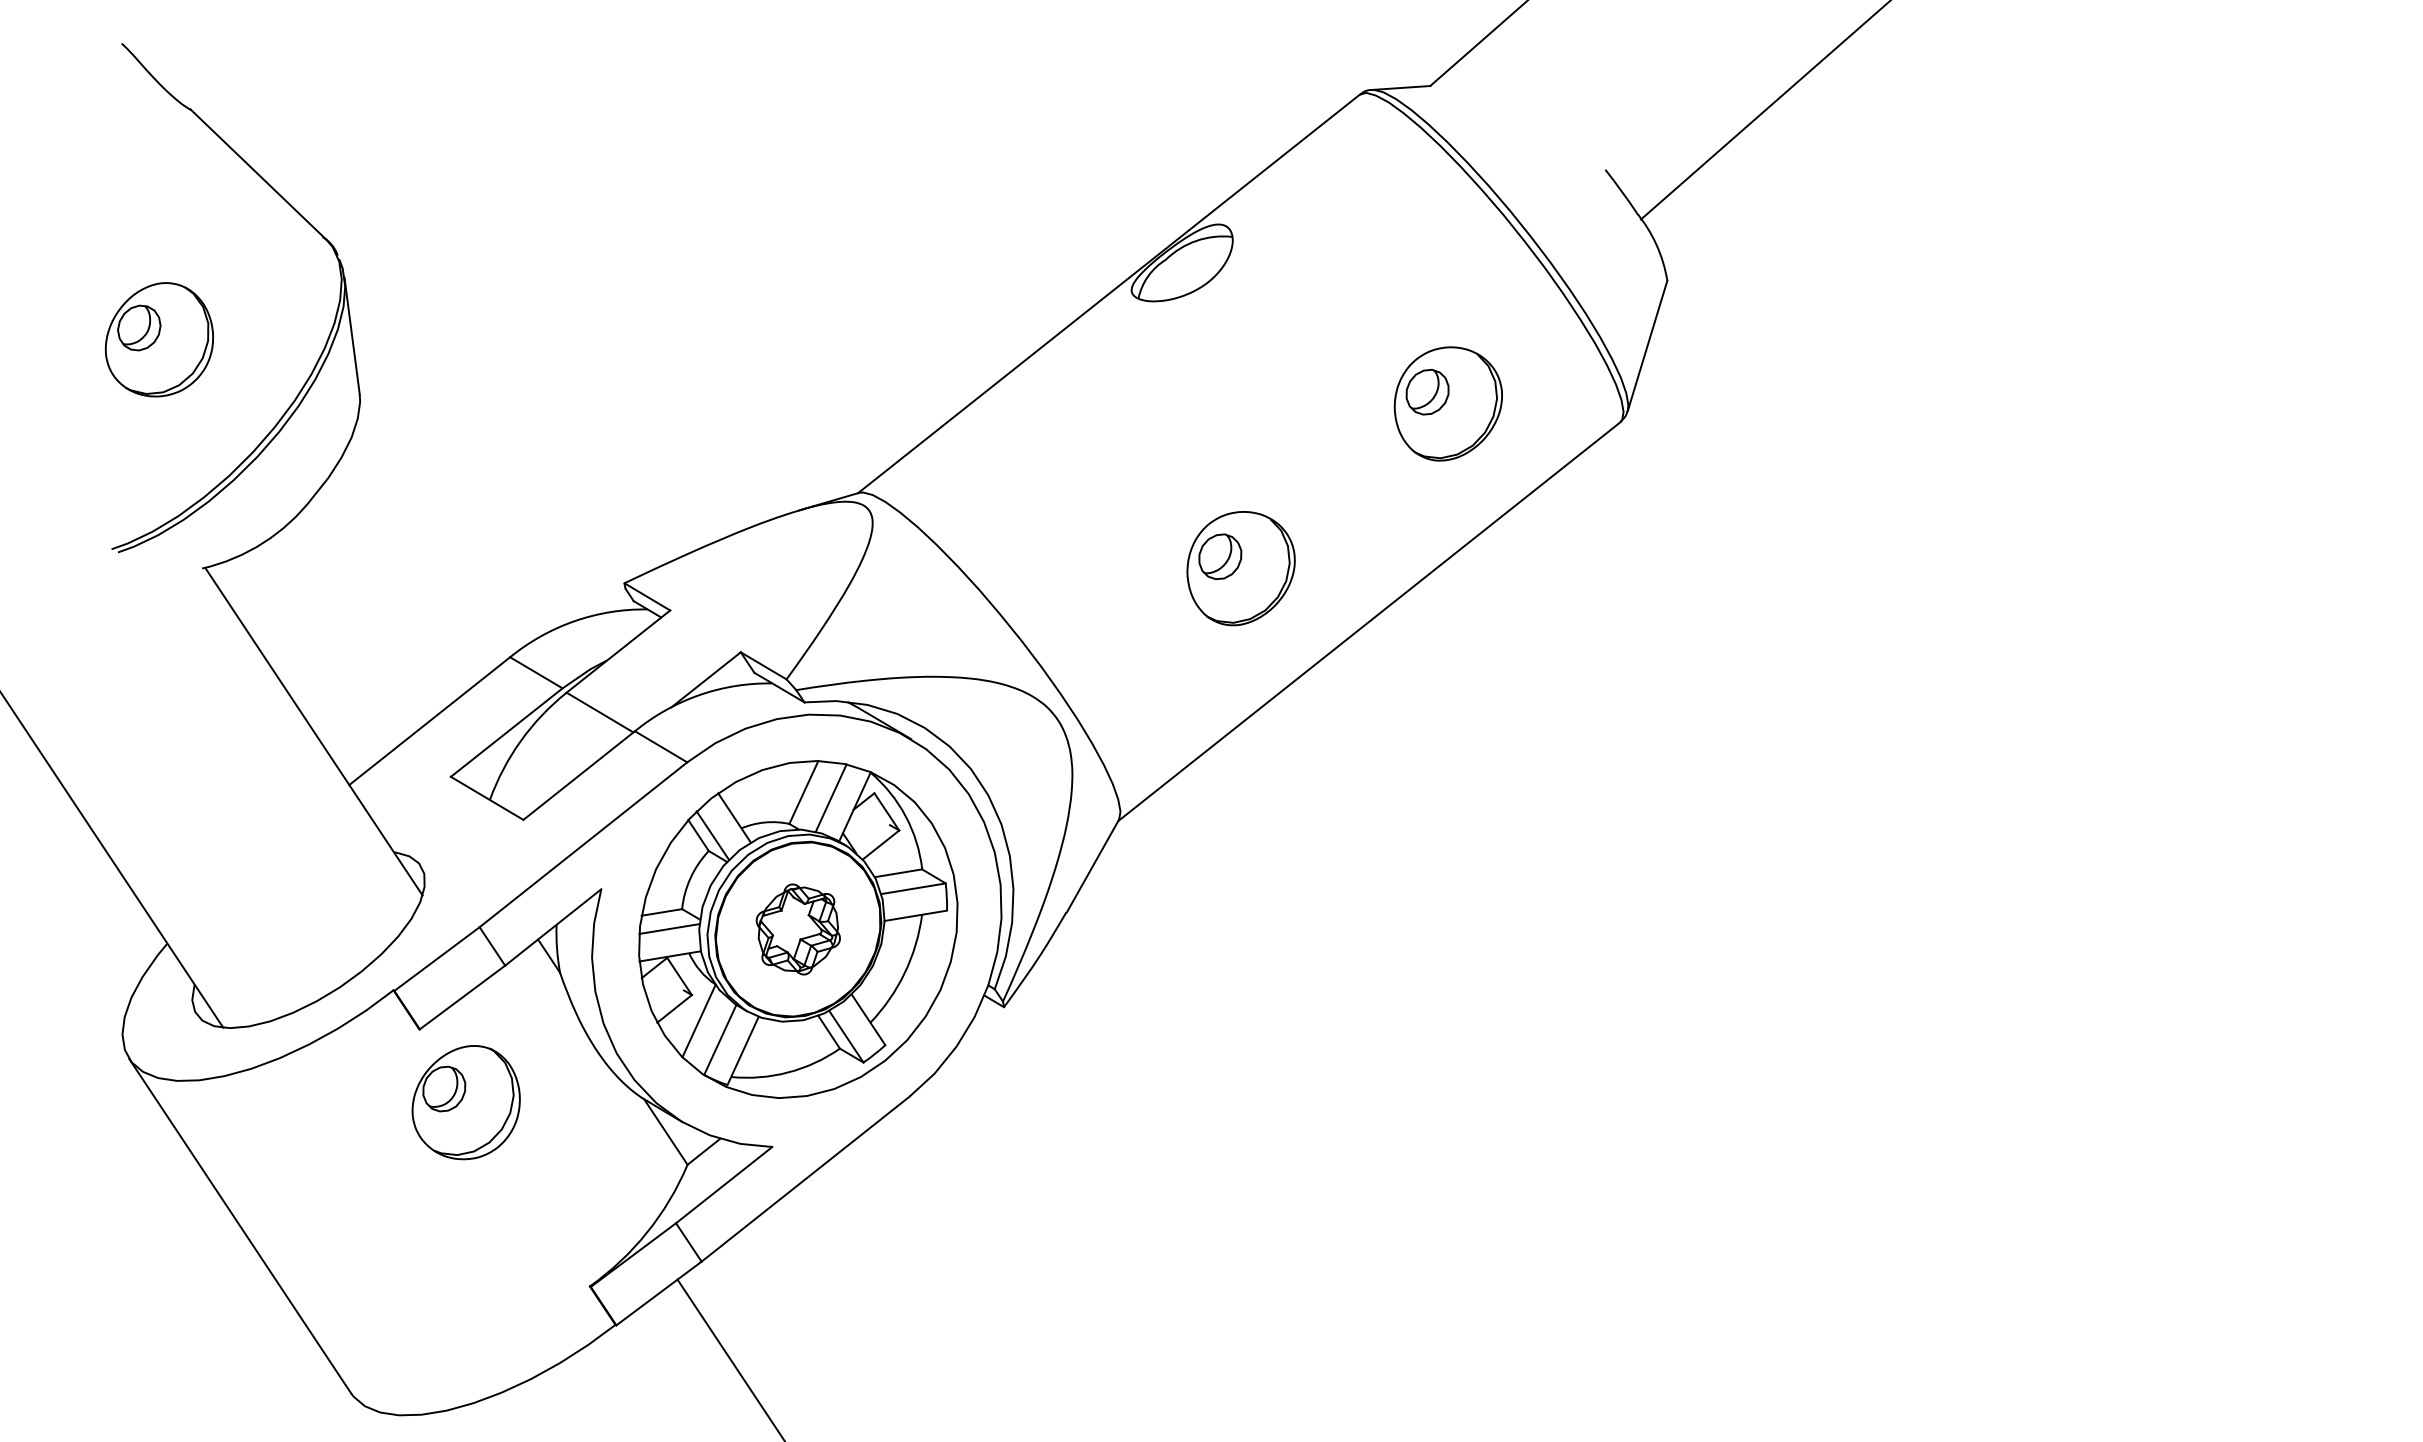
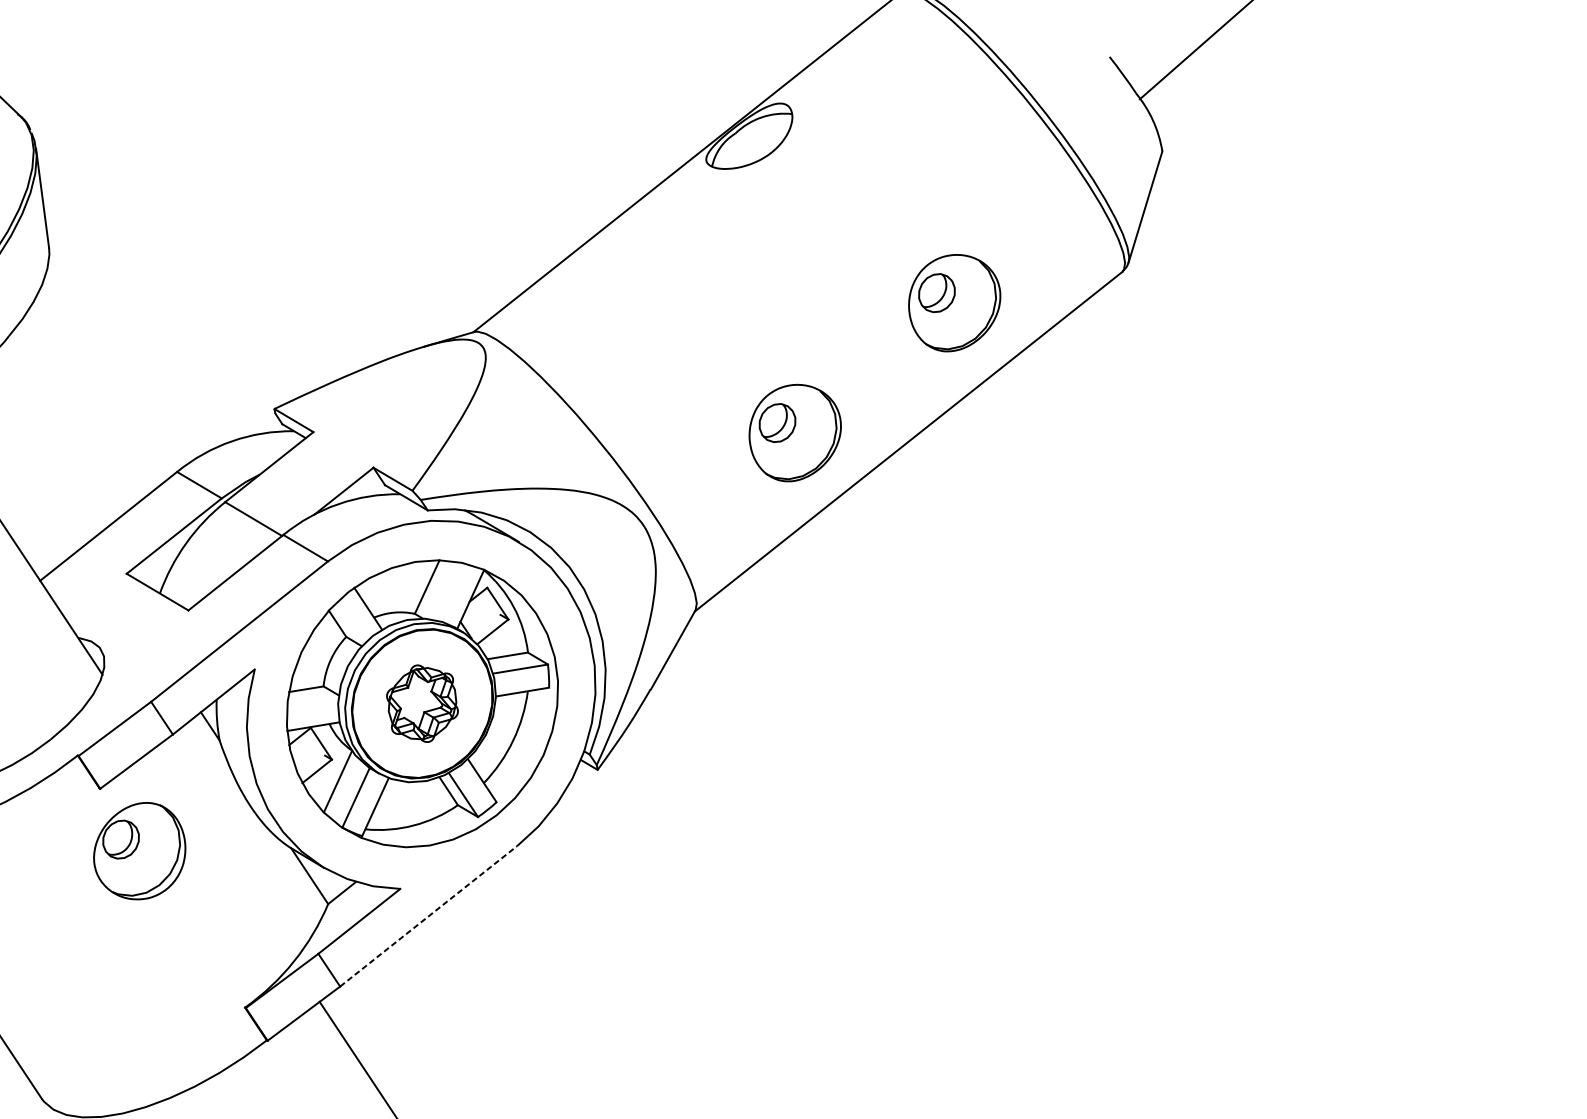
part: (1447, 403) -> (953, 302), moved
part: (1240, 568) -> (794, 433), moved
line: (830, 797) -> (449, 591), removed
line: (712, 835) -> (349, 623), removed
line: (669, 928) -> (312, 702), removed
line: (805, 1179) -> (428, 916), solid -> dashed

